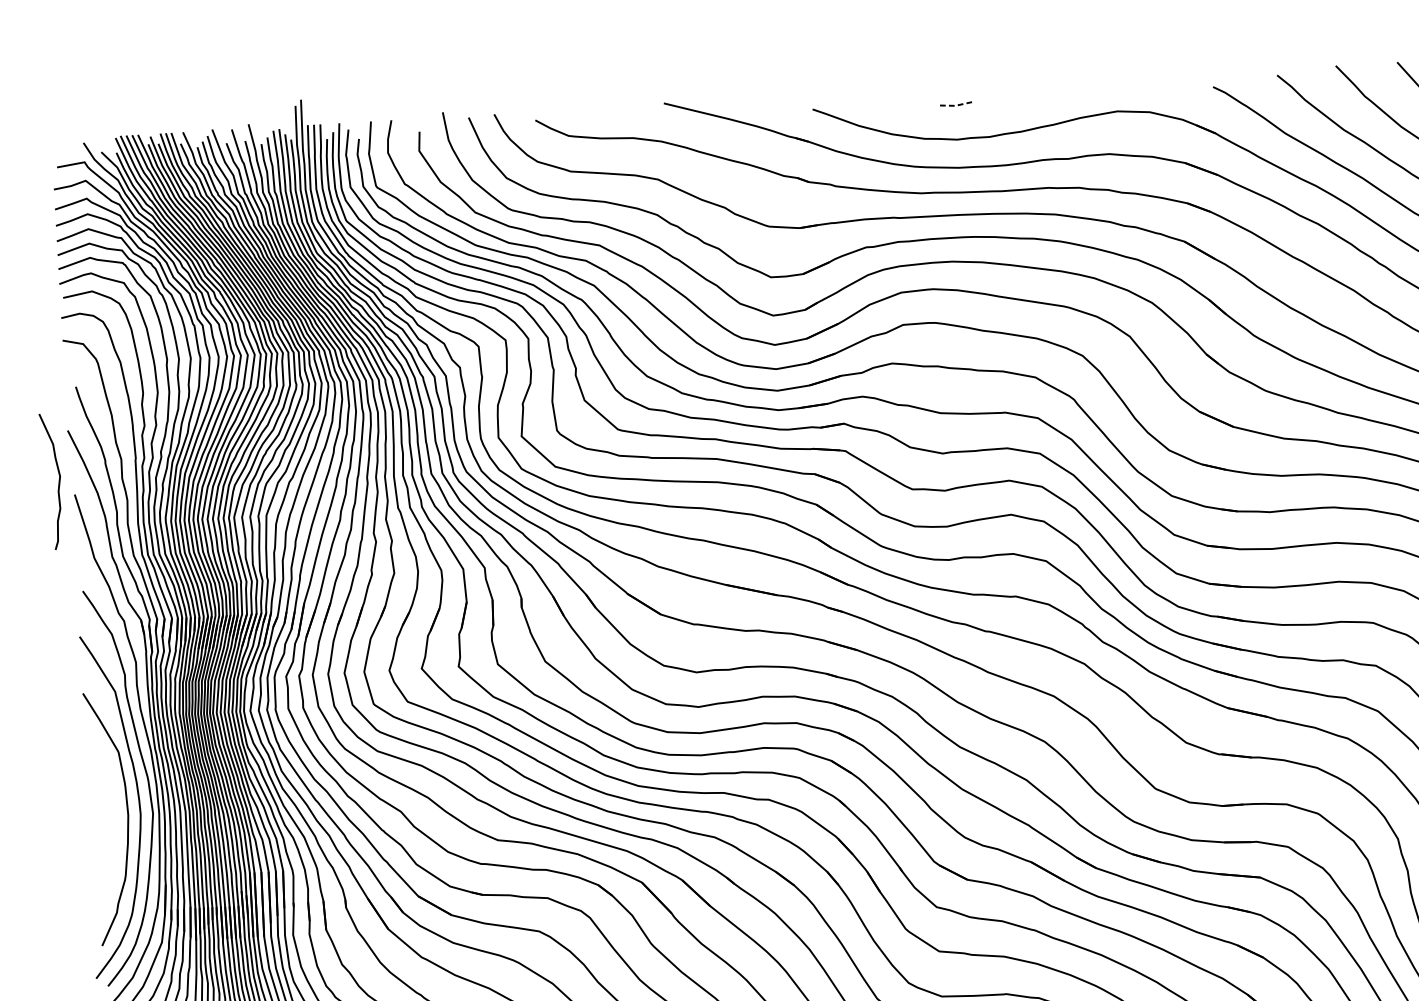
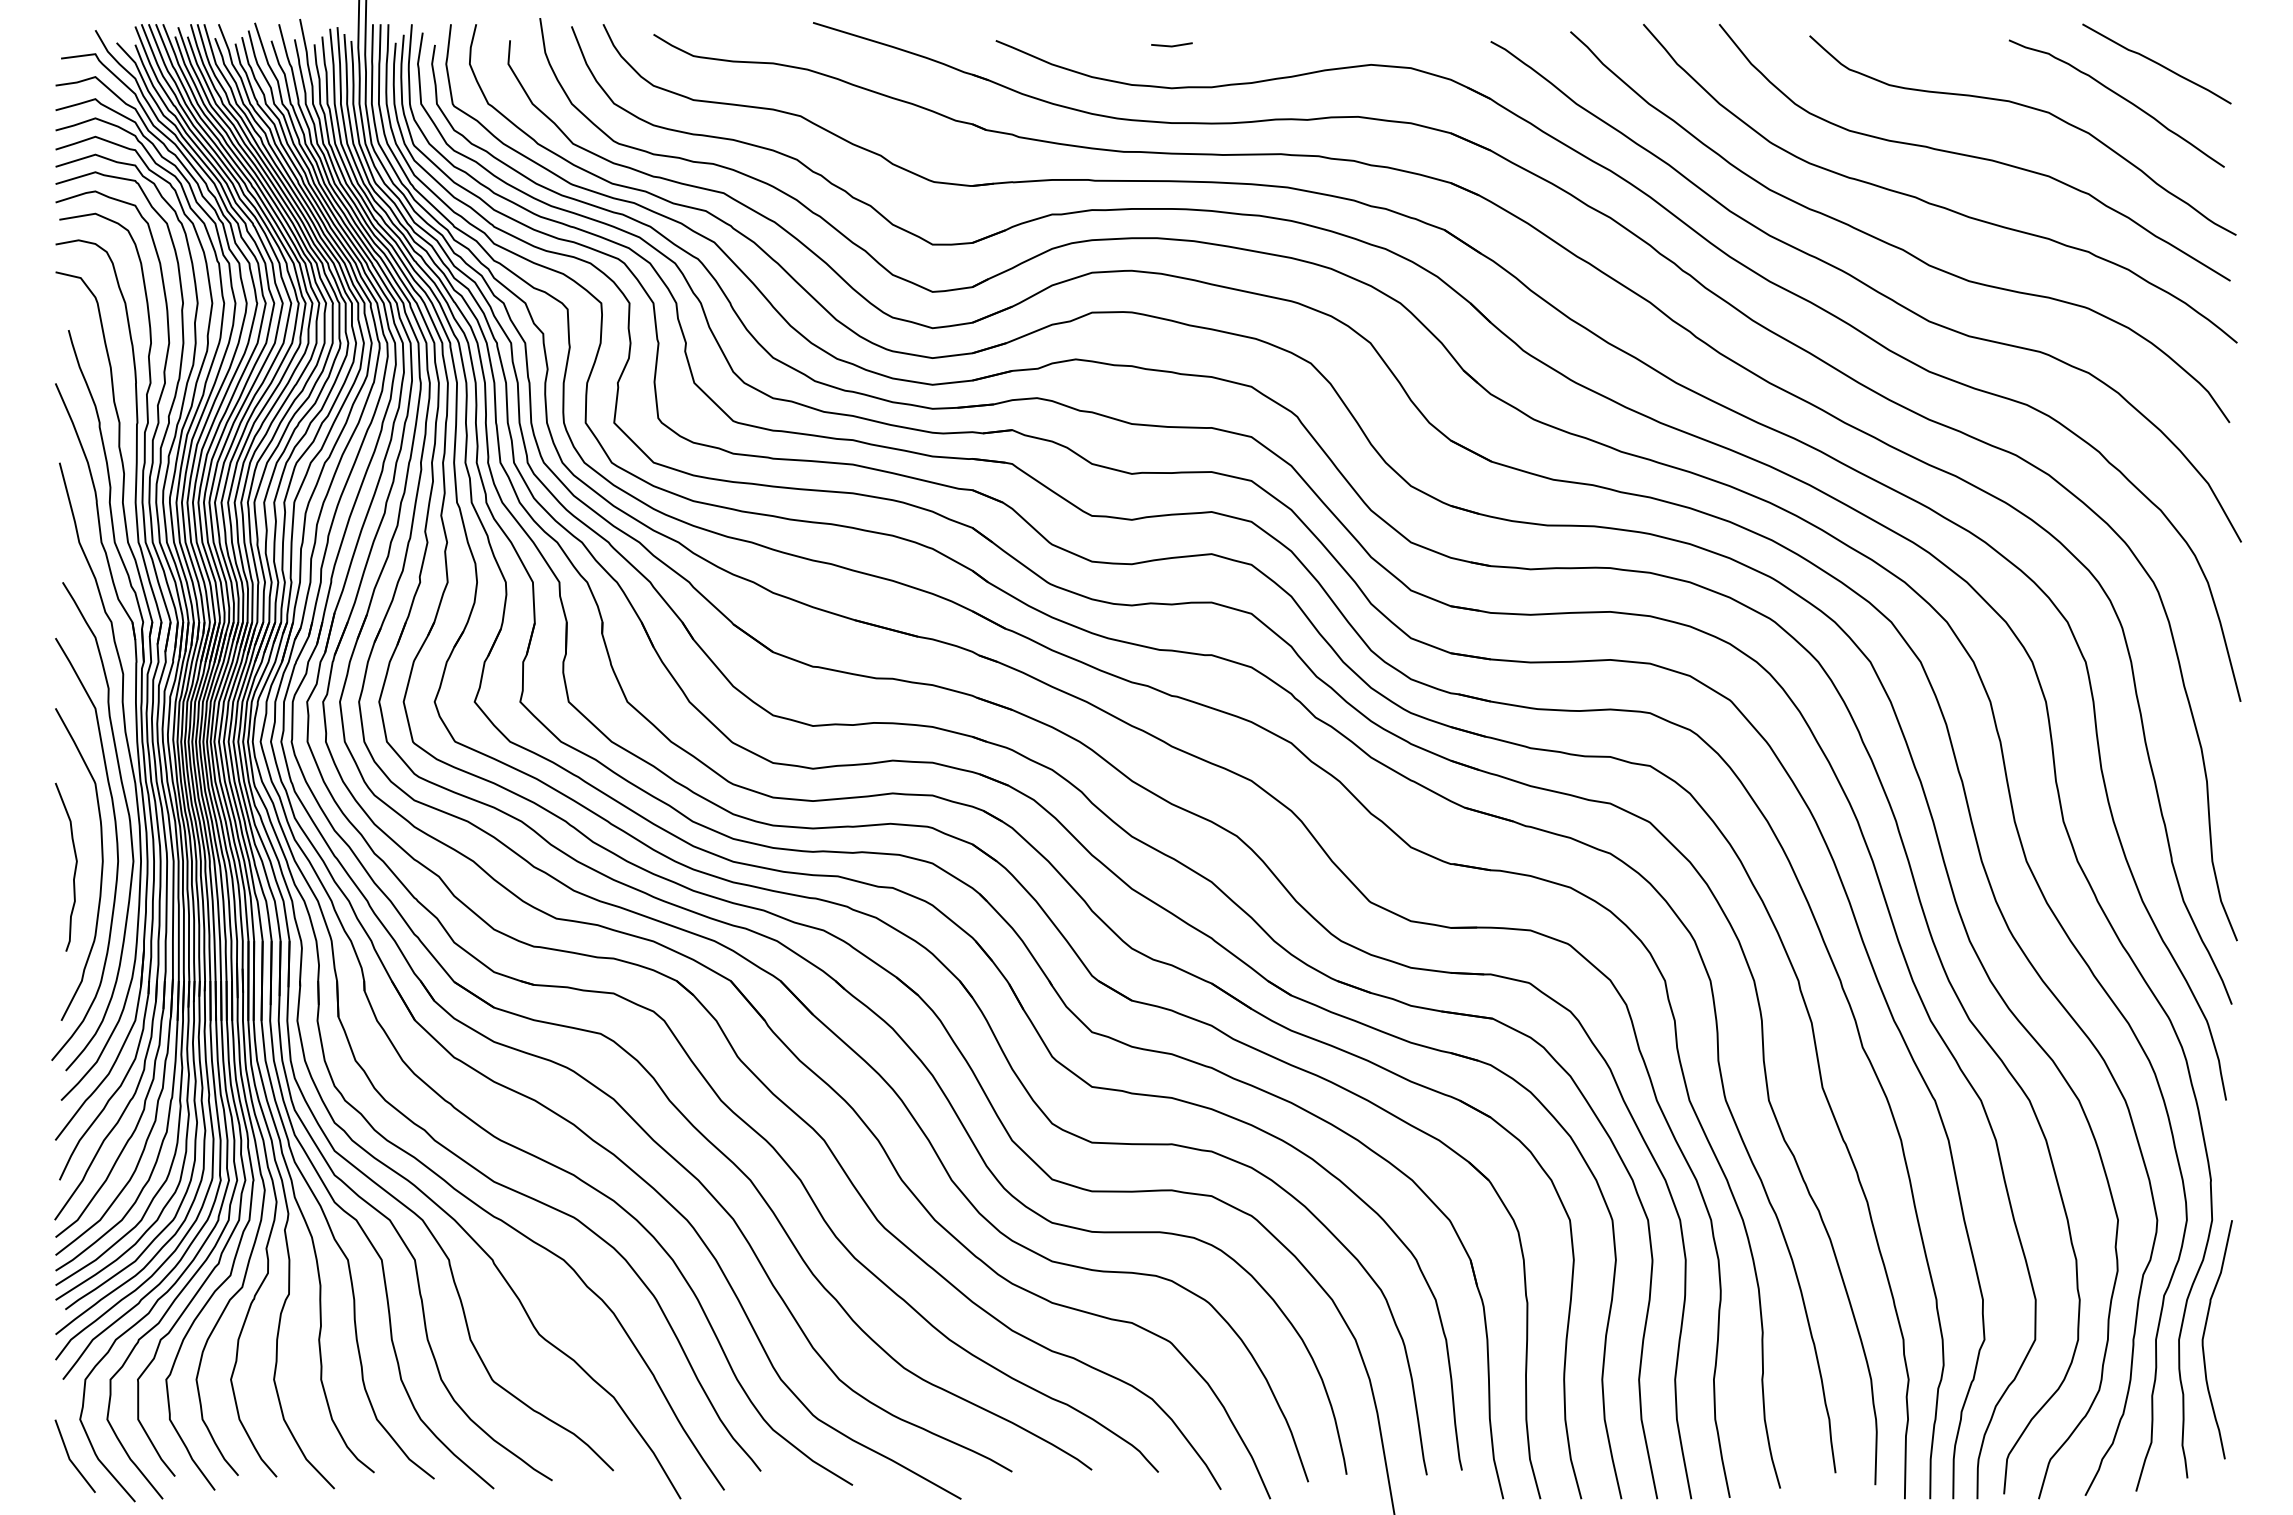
line: (954, 105) -> (1171, 46), dashed -> solid
curve: (58, 482) -> (74, 868), moved

